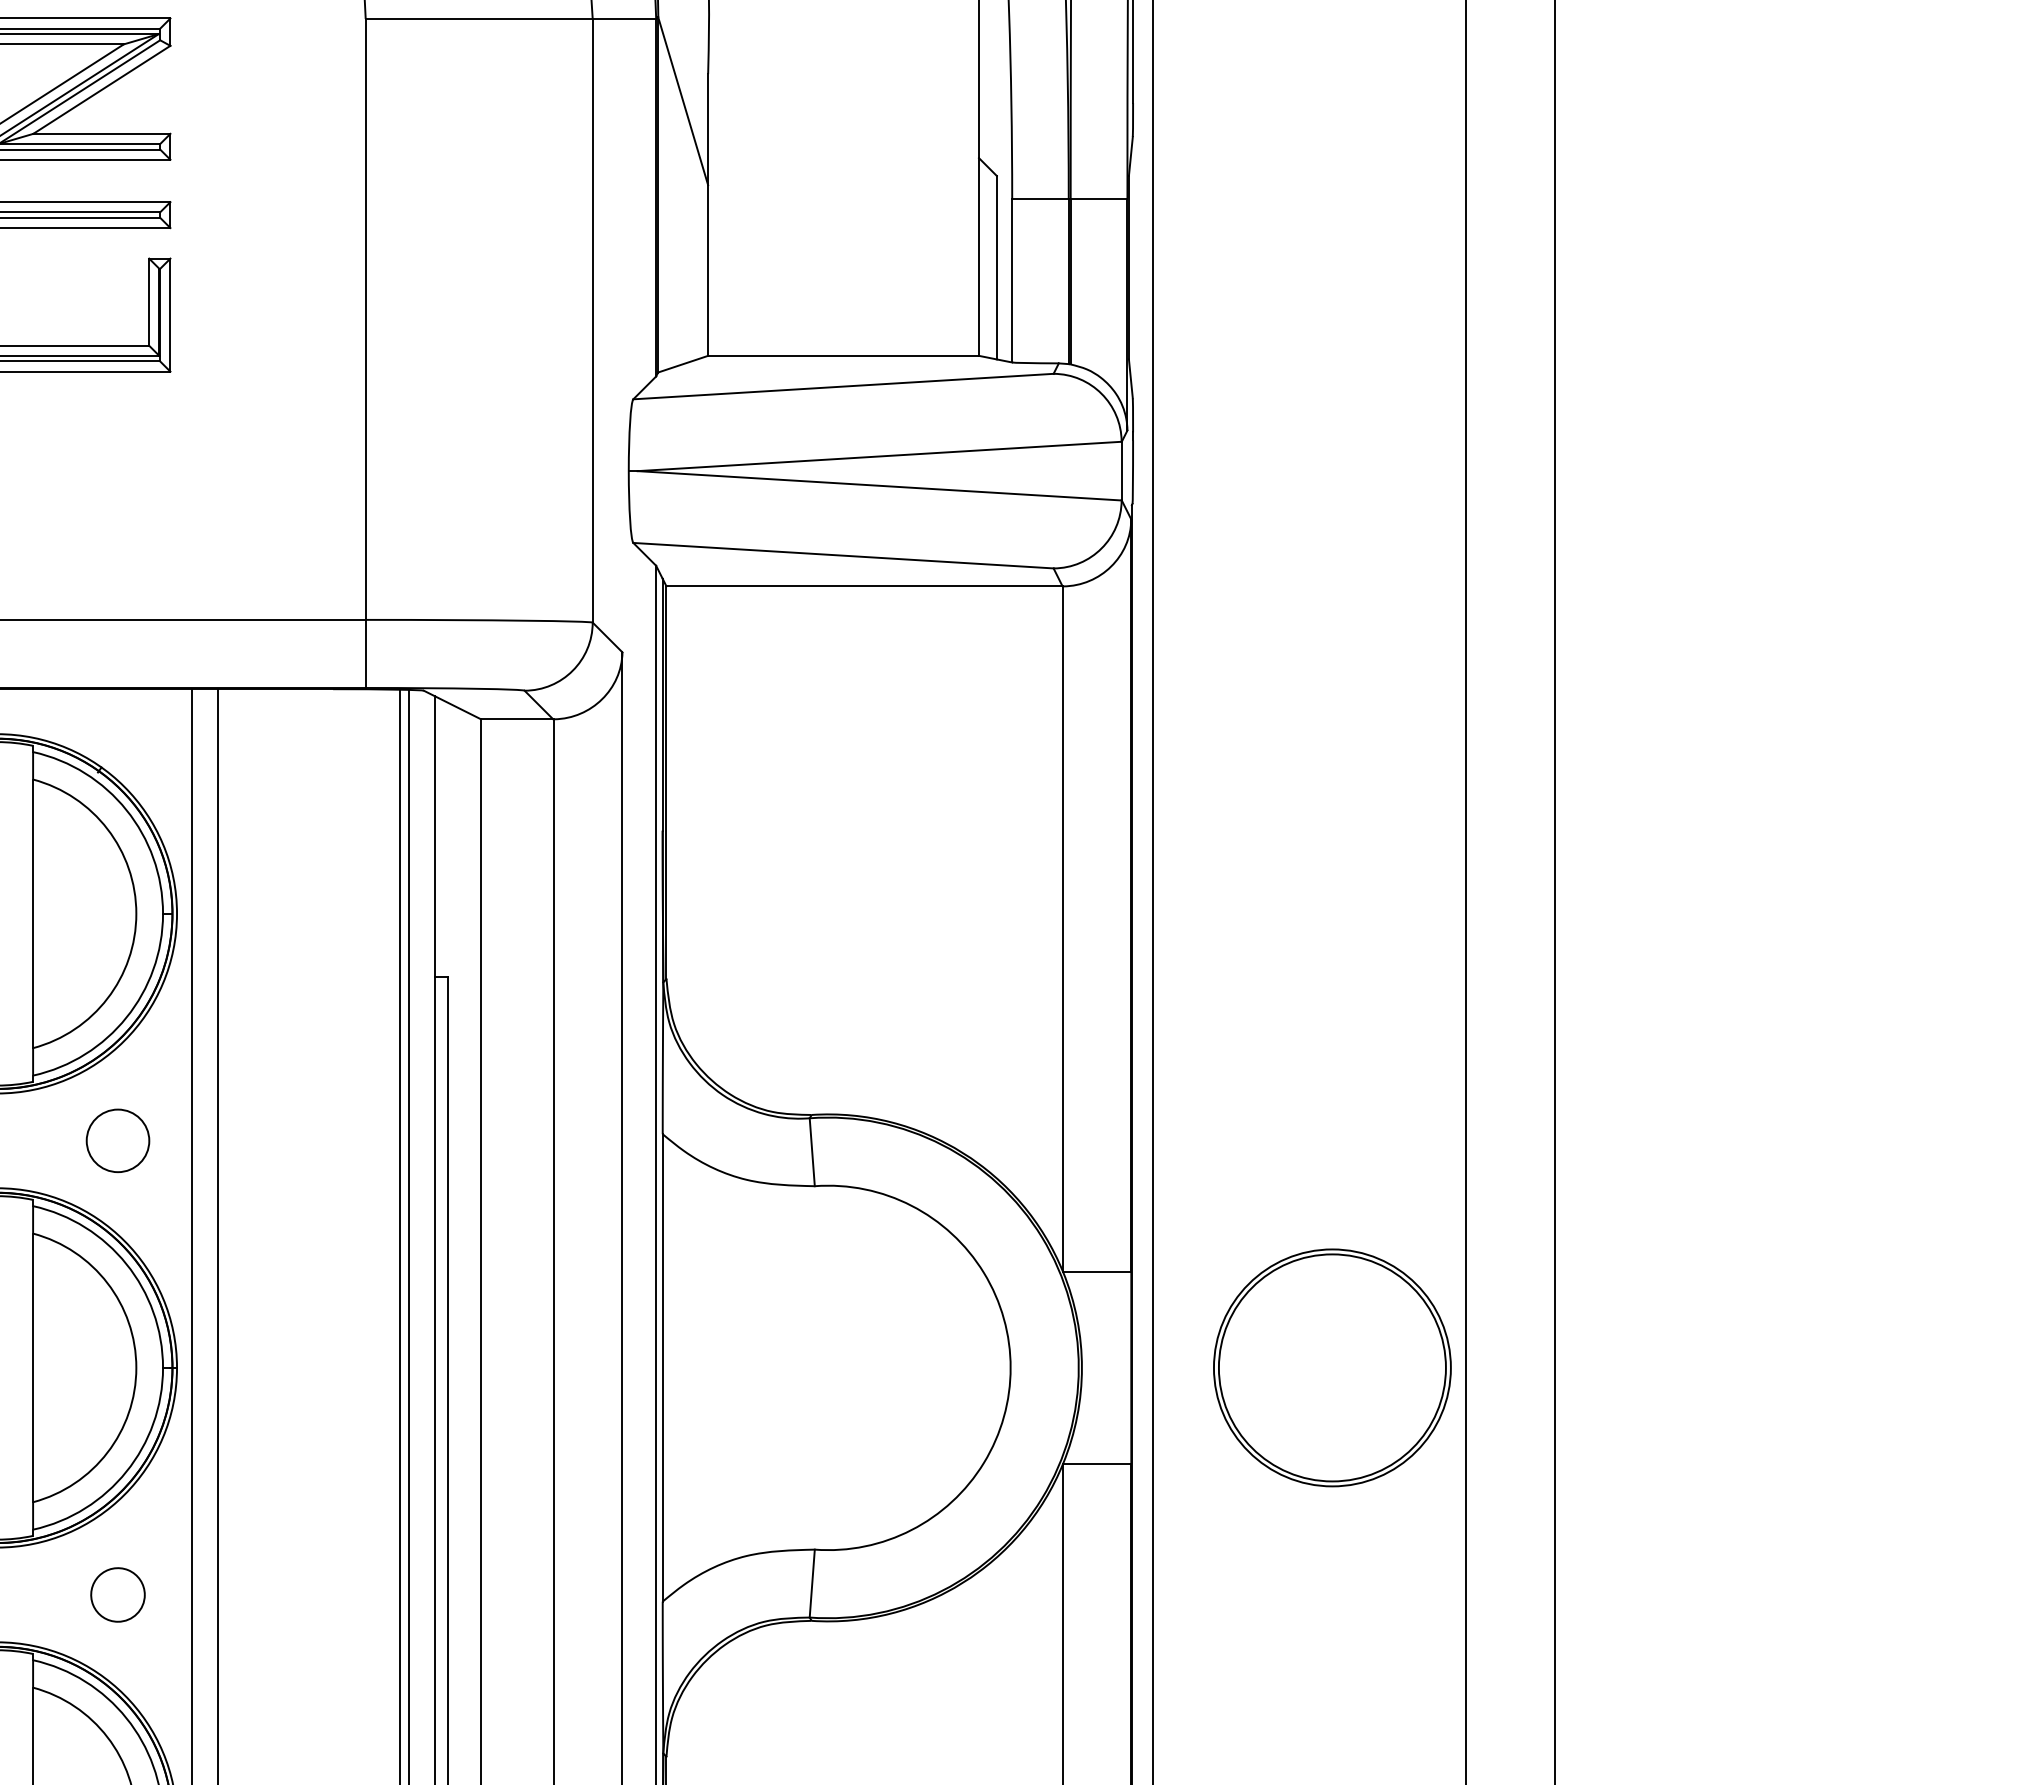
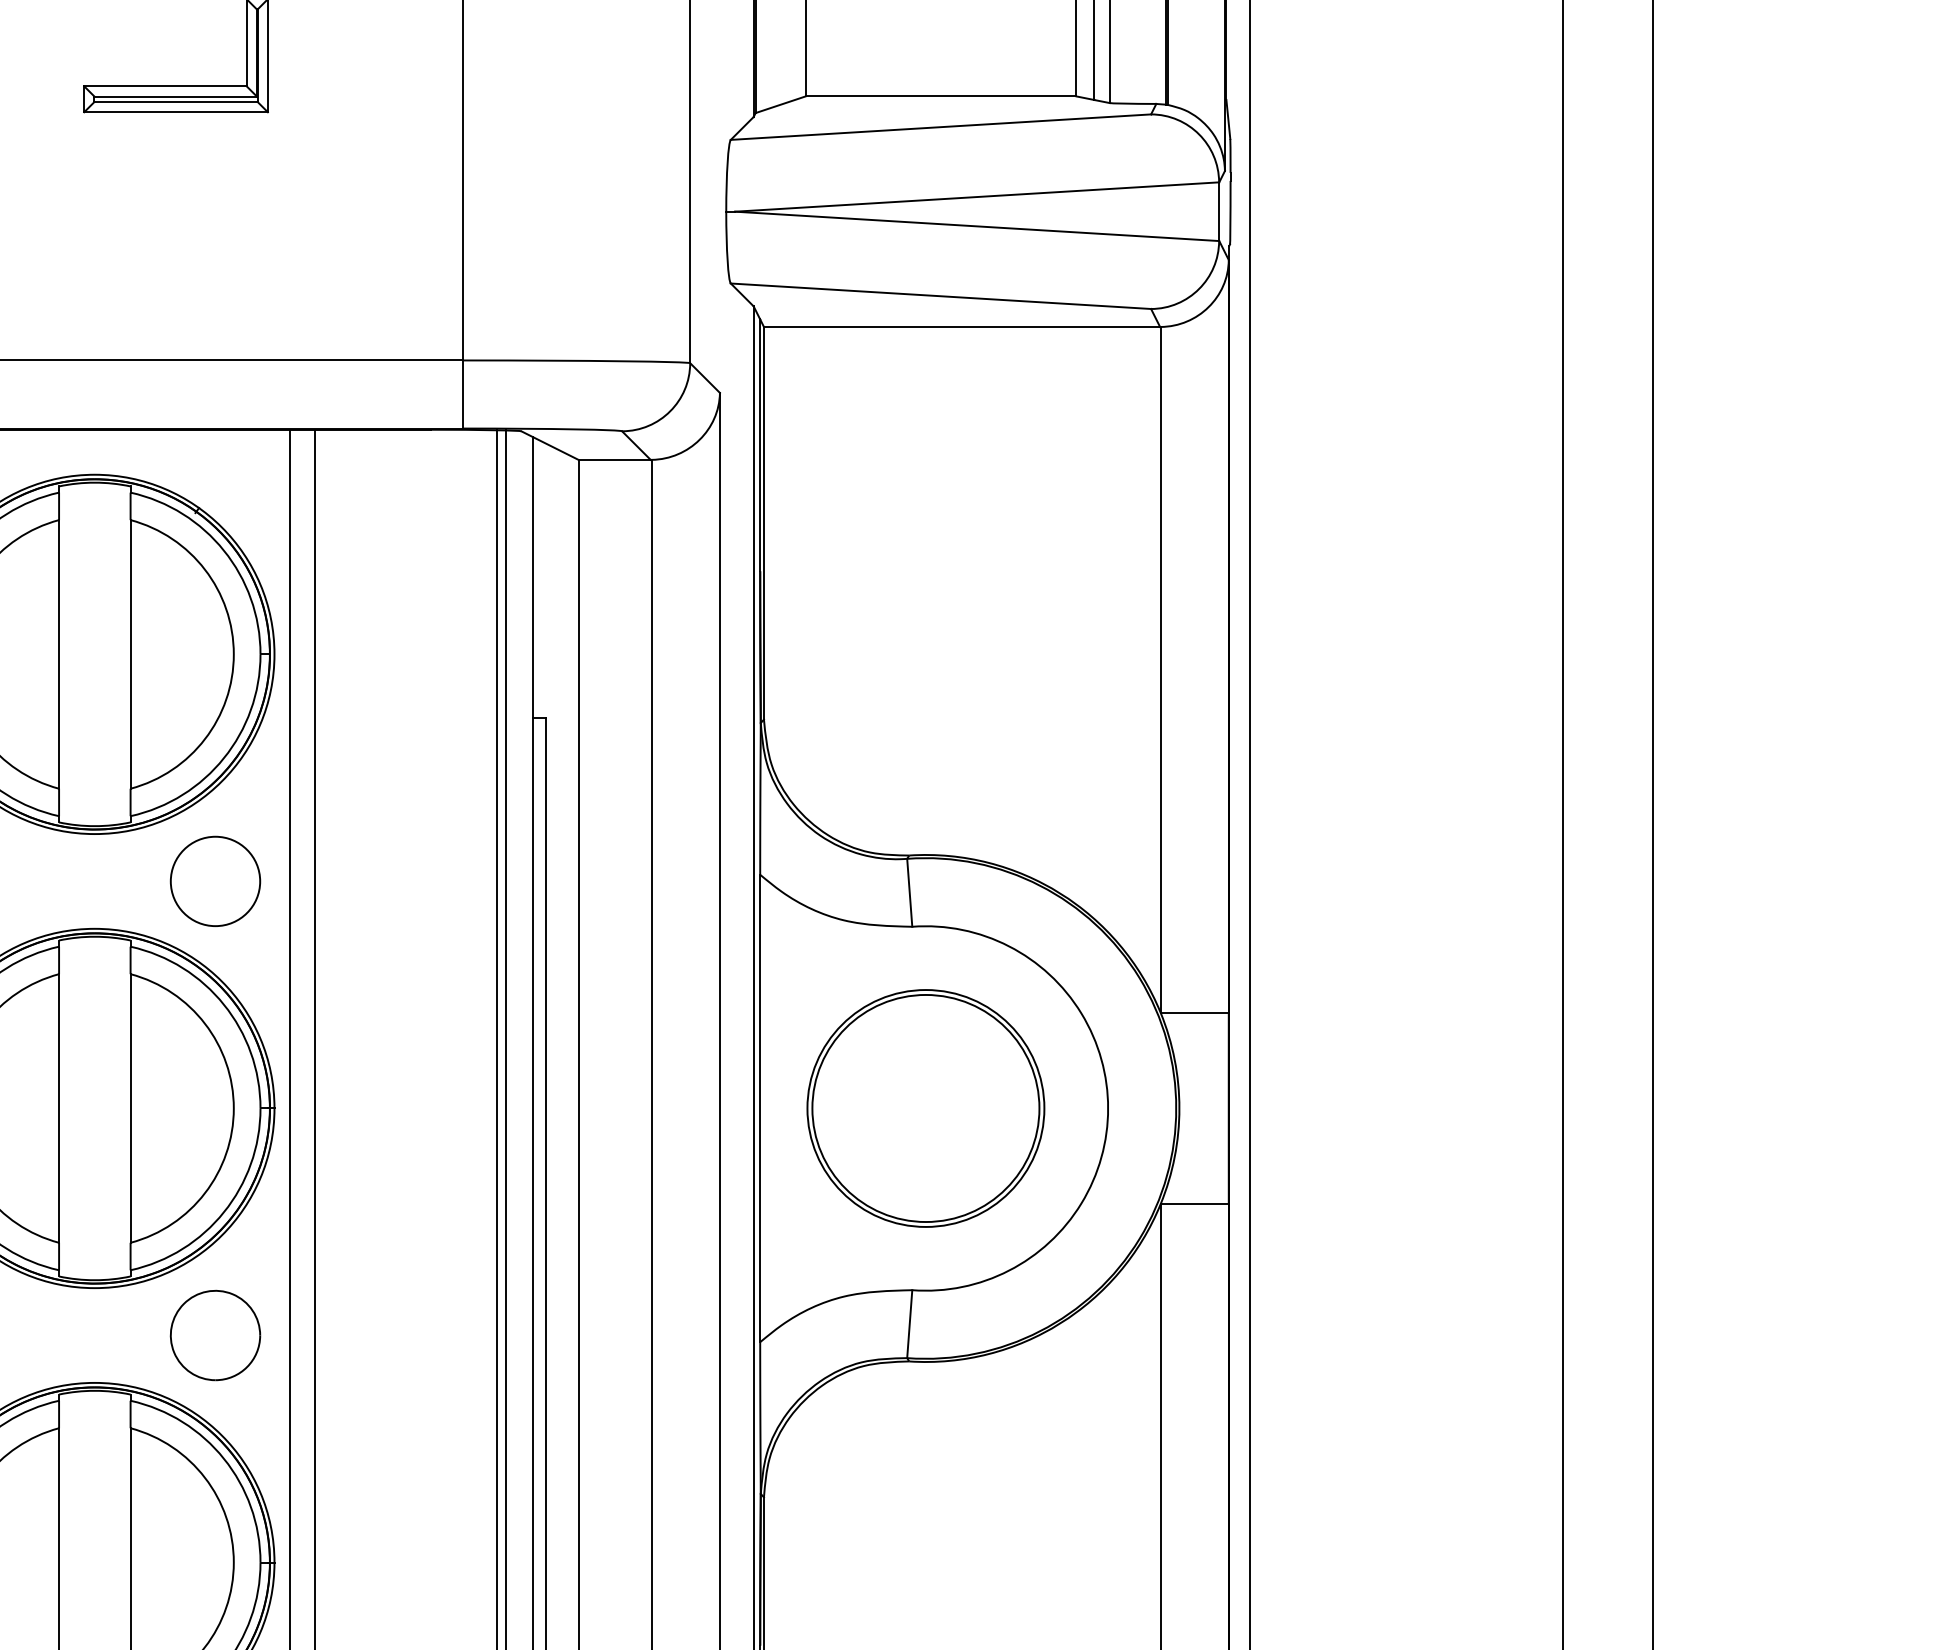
circle: (117, 1140) -> (214, 881), size x1.43
part: (1332, 1367) -> (925, 1108), moved
part: (117, 1594) -> (214, 1335), size x1.67

